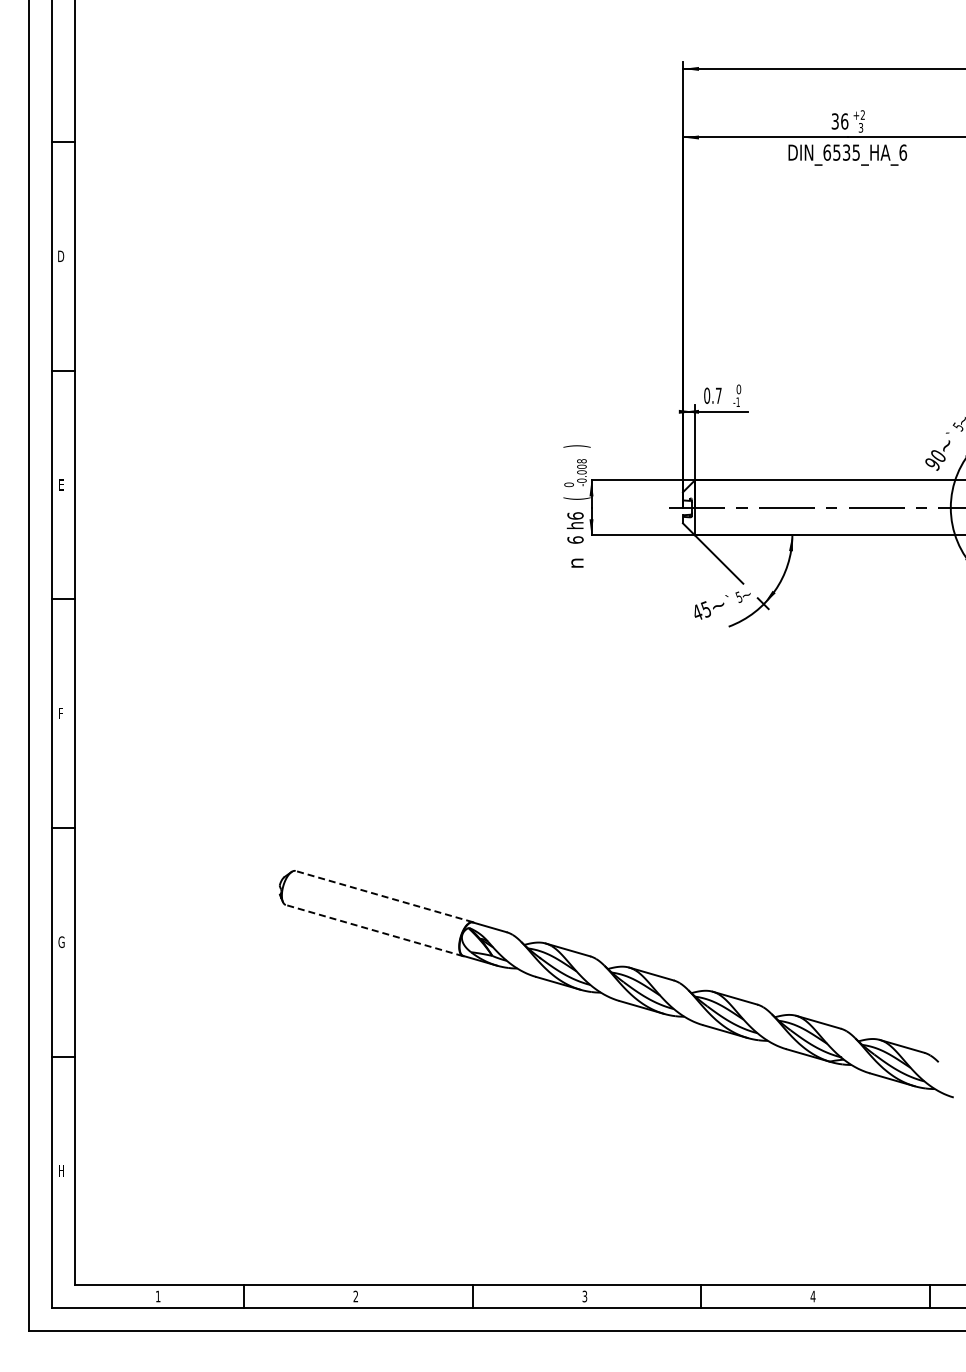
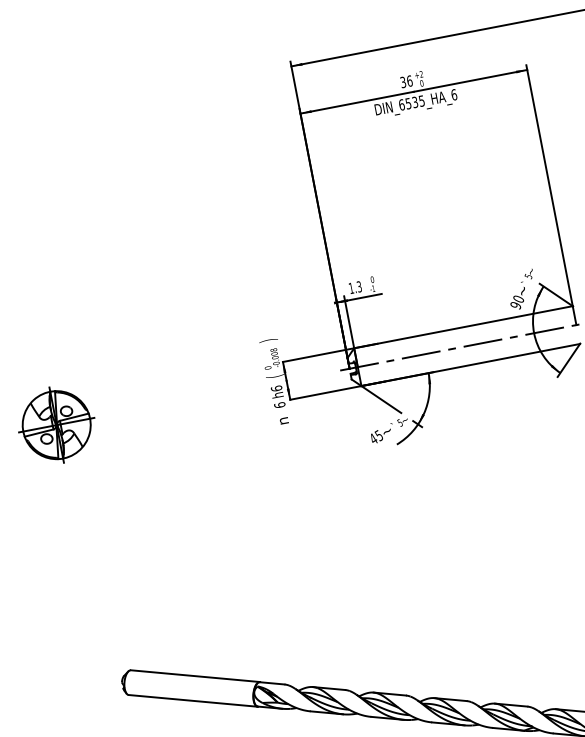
text: (860, 127) -> (421, 83), 3 -> 0
text: (712, 395) -> (355, 287), 0.7 -> 1.3
part: (257, 507) -> (56, 424), added
line: (383, 896) -> (194, 676), dashed -> solid
line: (373, 930) -> (192, 700), dashed -> solid

